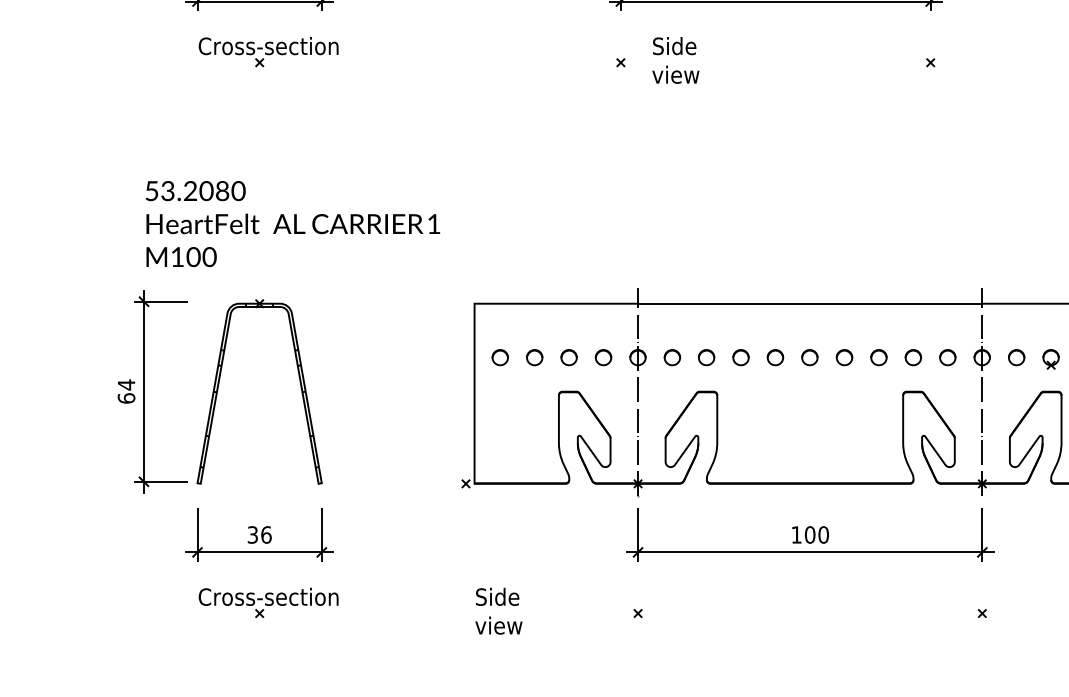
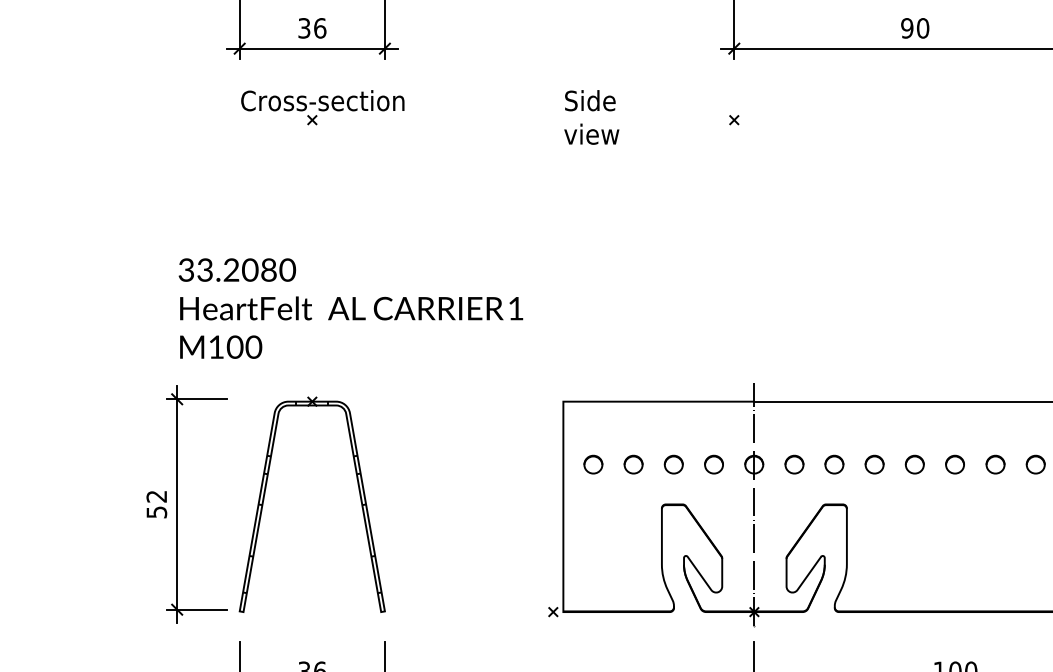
text: (675, 60) -> (591, 117), moved
text: (151, 190) -> (185, 269), 53.2080 -> 33.2080
text: (126, 391) -> (156, 504), 64 -> 52

